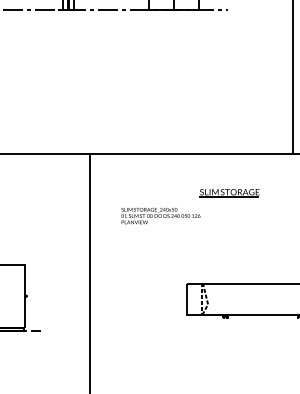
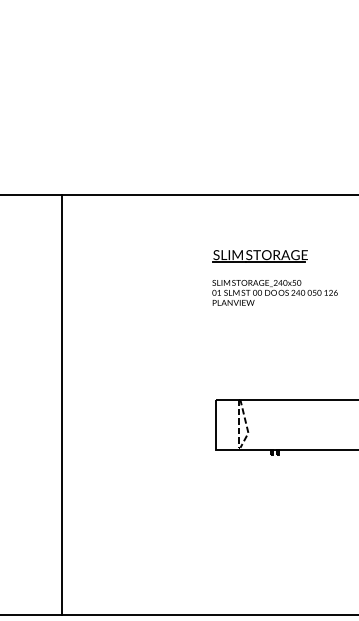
part: (229, 193) -> (260, 257), moved
text: (160, 216) -> (274, 293), moved

